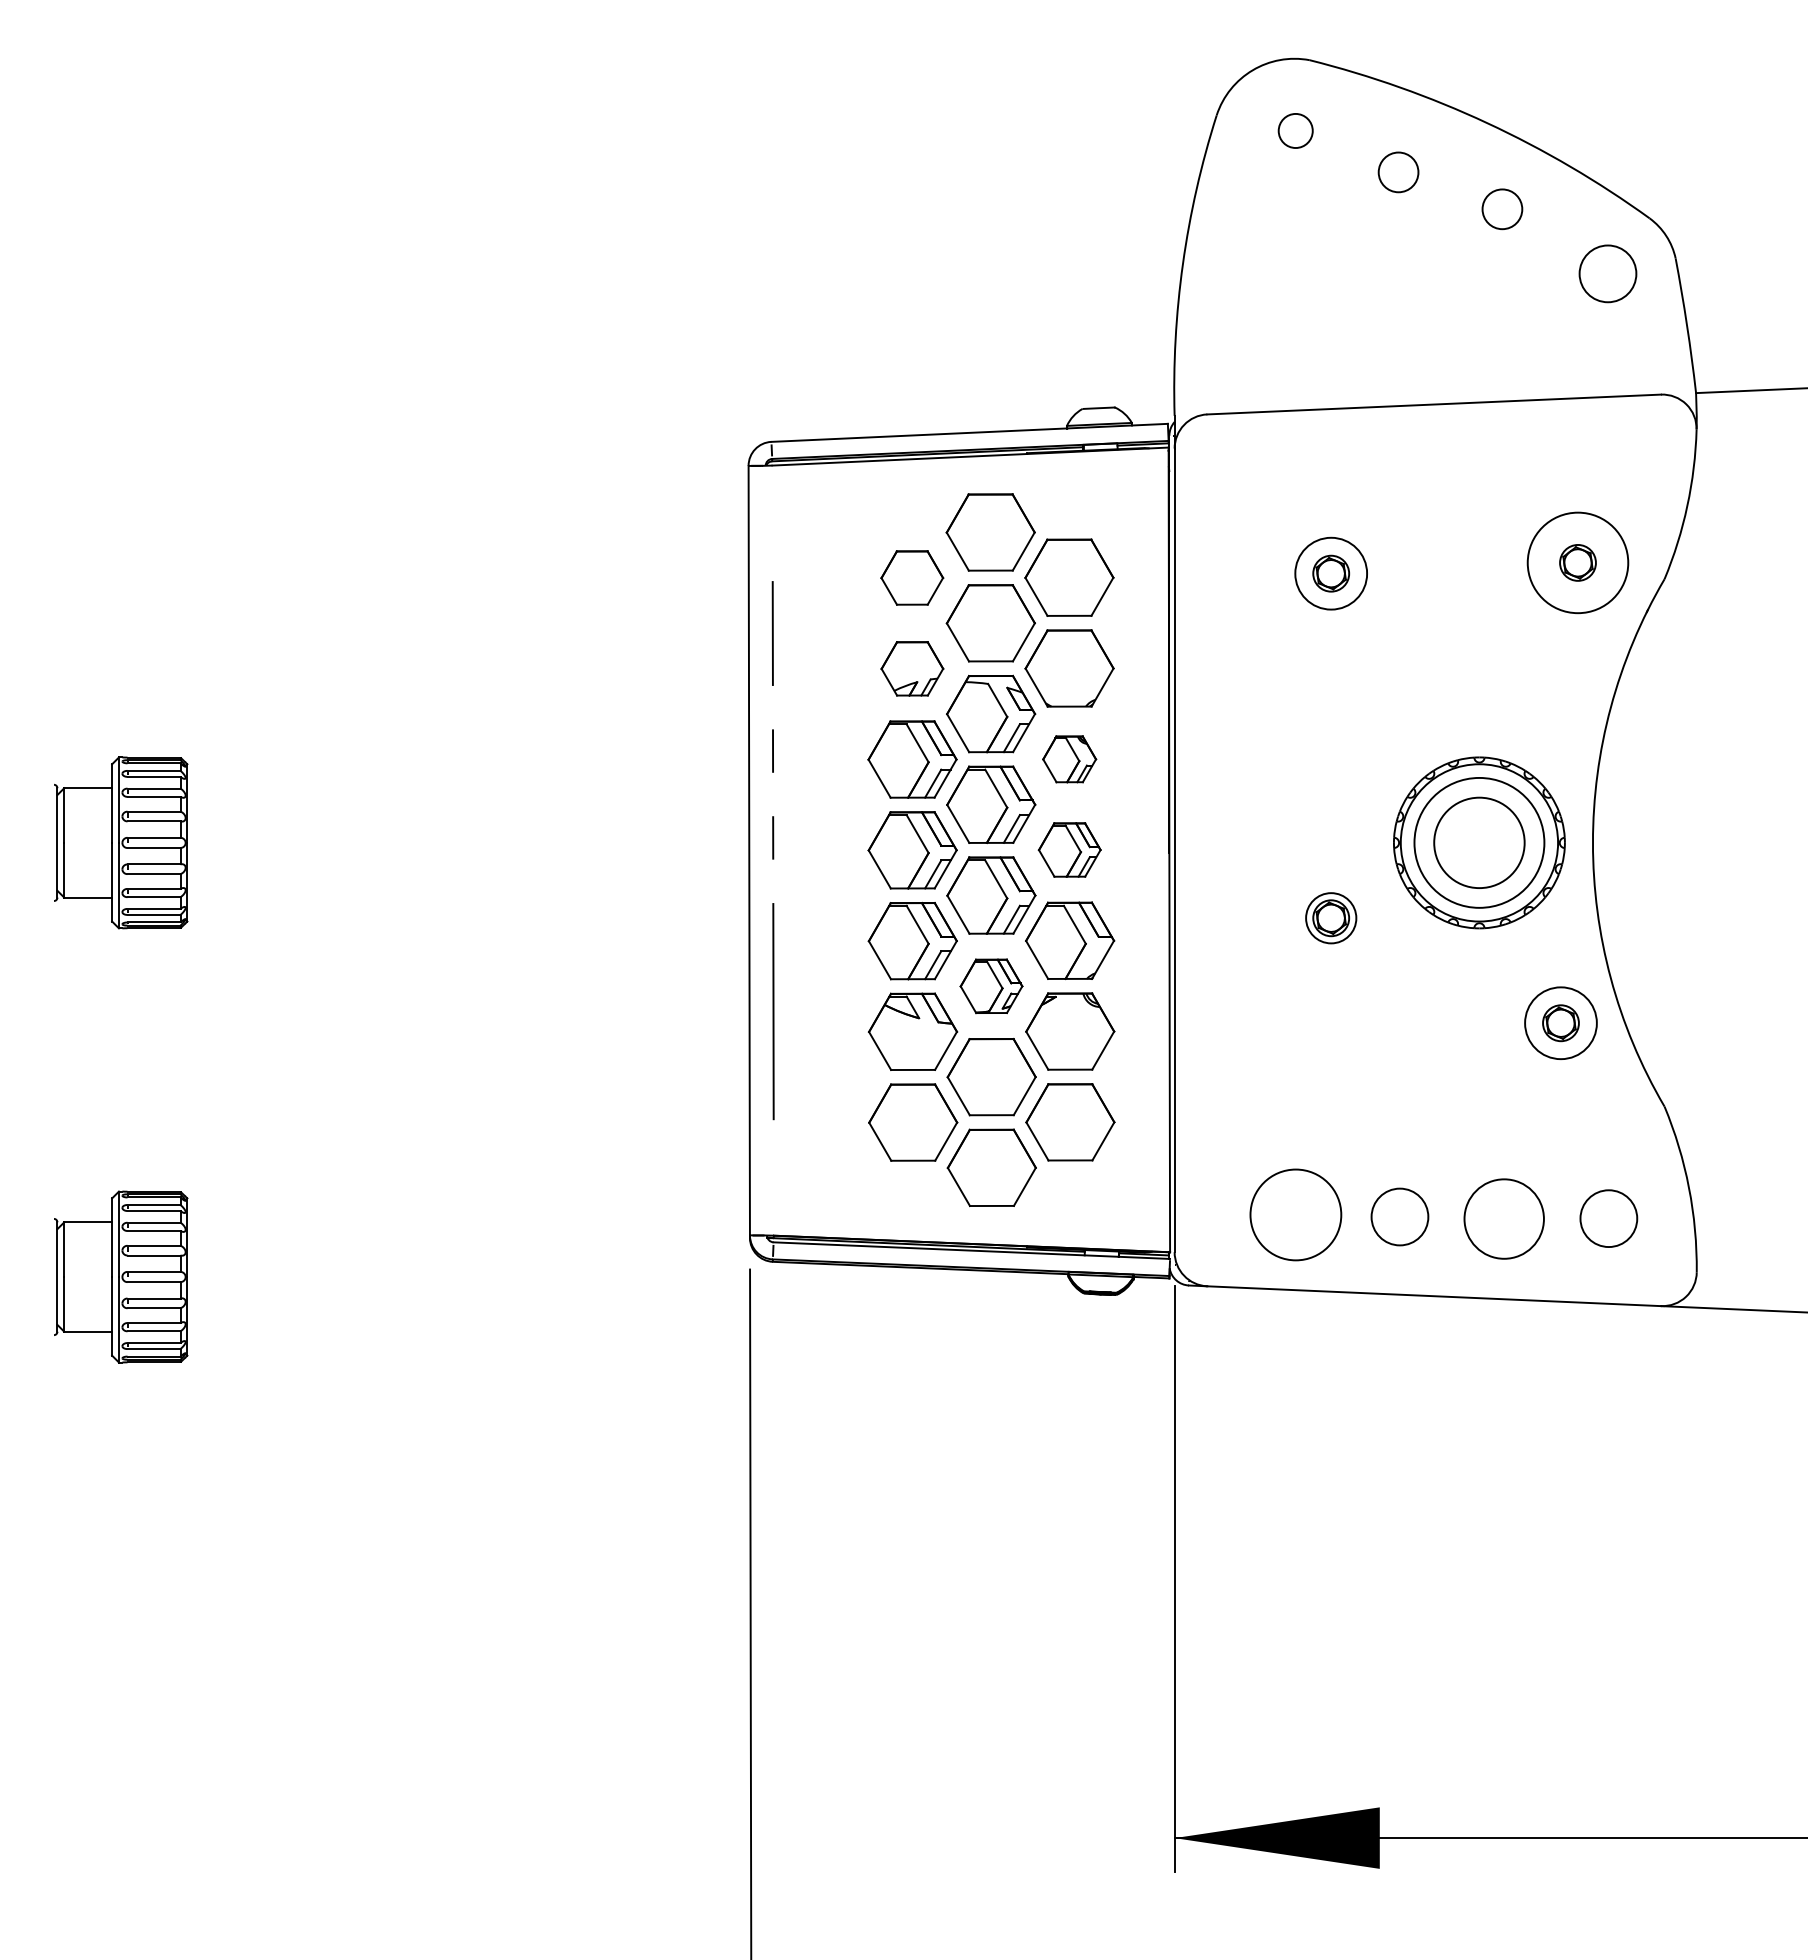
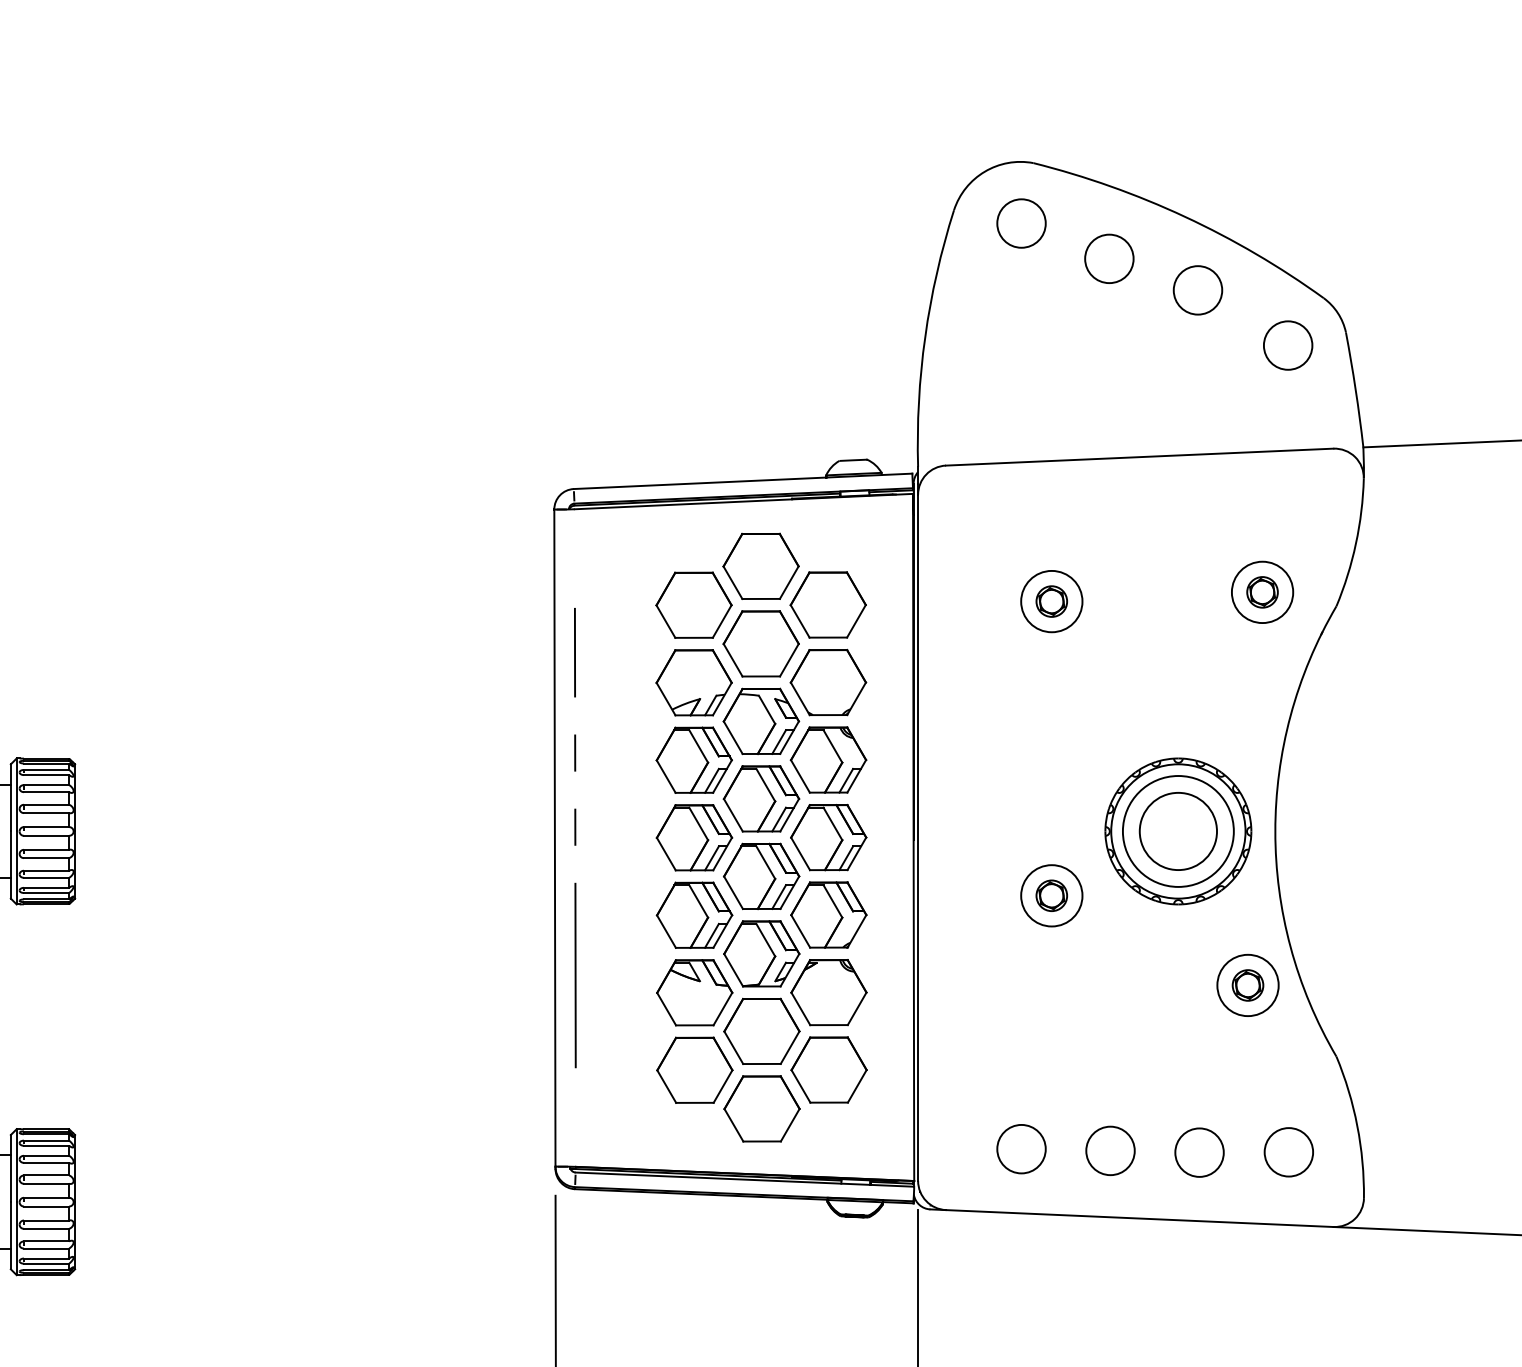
circle: (1295, 130) -> (1021, 223), size x1.67
circle: (1398, 172) -> (1109, 259), size x1.43
circle: (1502, 209) -> (1198, 290), size x1.43
circle: (1577, 562) -> (1262, 592), size x0.71
part: (912, 577) -> (694, 604), size x1.43
part: (912, 668) -> (694, 682), size x1.43
part: (1069, 759) -> (828, 760), size x1.67
part: (1069, 849) -> (828, 837), size x1.43
circle: (1331, 918) -> (1052, 896), size x1.43
part: (991, 986) -> (761, 954), size x1.43
circle: (1295, 1214) -> (1021, 1148), size x0.62
circle: (1503, 1218) -> (1198, 1152), size x0.71

